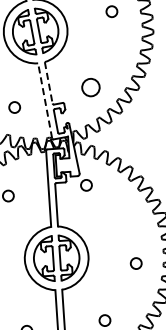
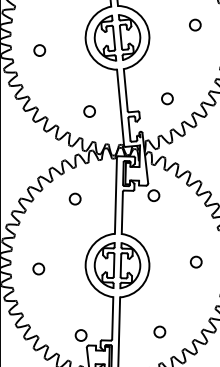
line: (48, 83) -> (125, 90), dashed -> solid
circle: (91, 87) -> (167, 98), size x0.62
line: (45, 100) -> (120, 107), dashed -> solid
circle: (135, 262) -> (195, 261), moved

